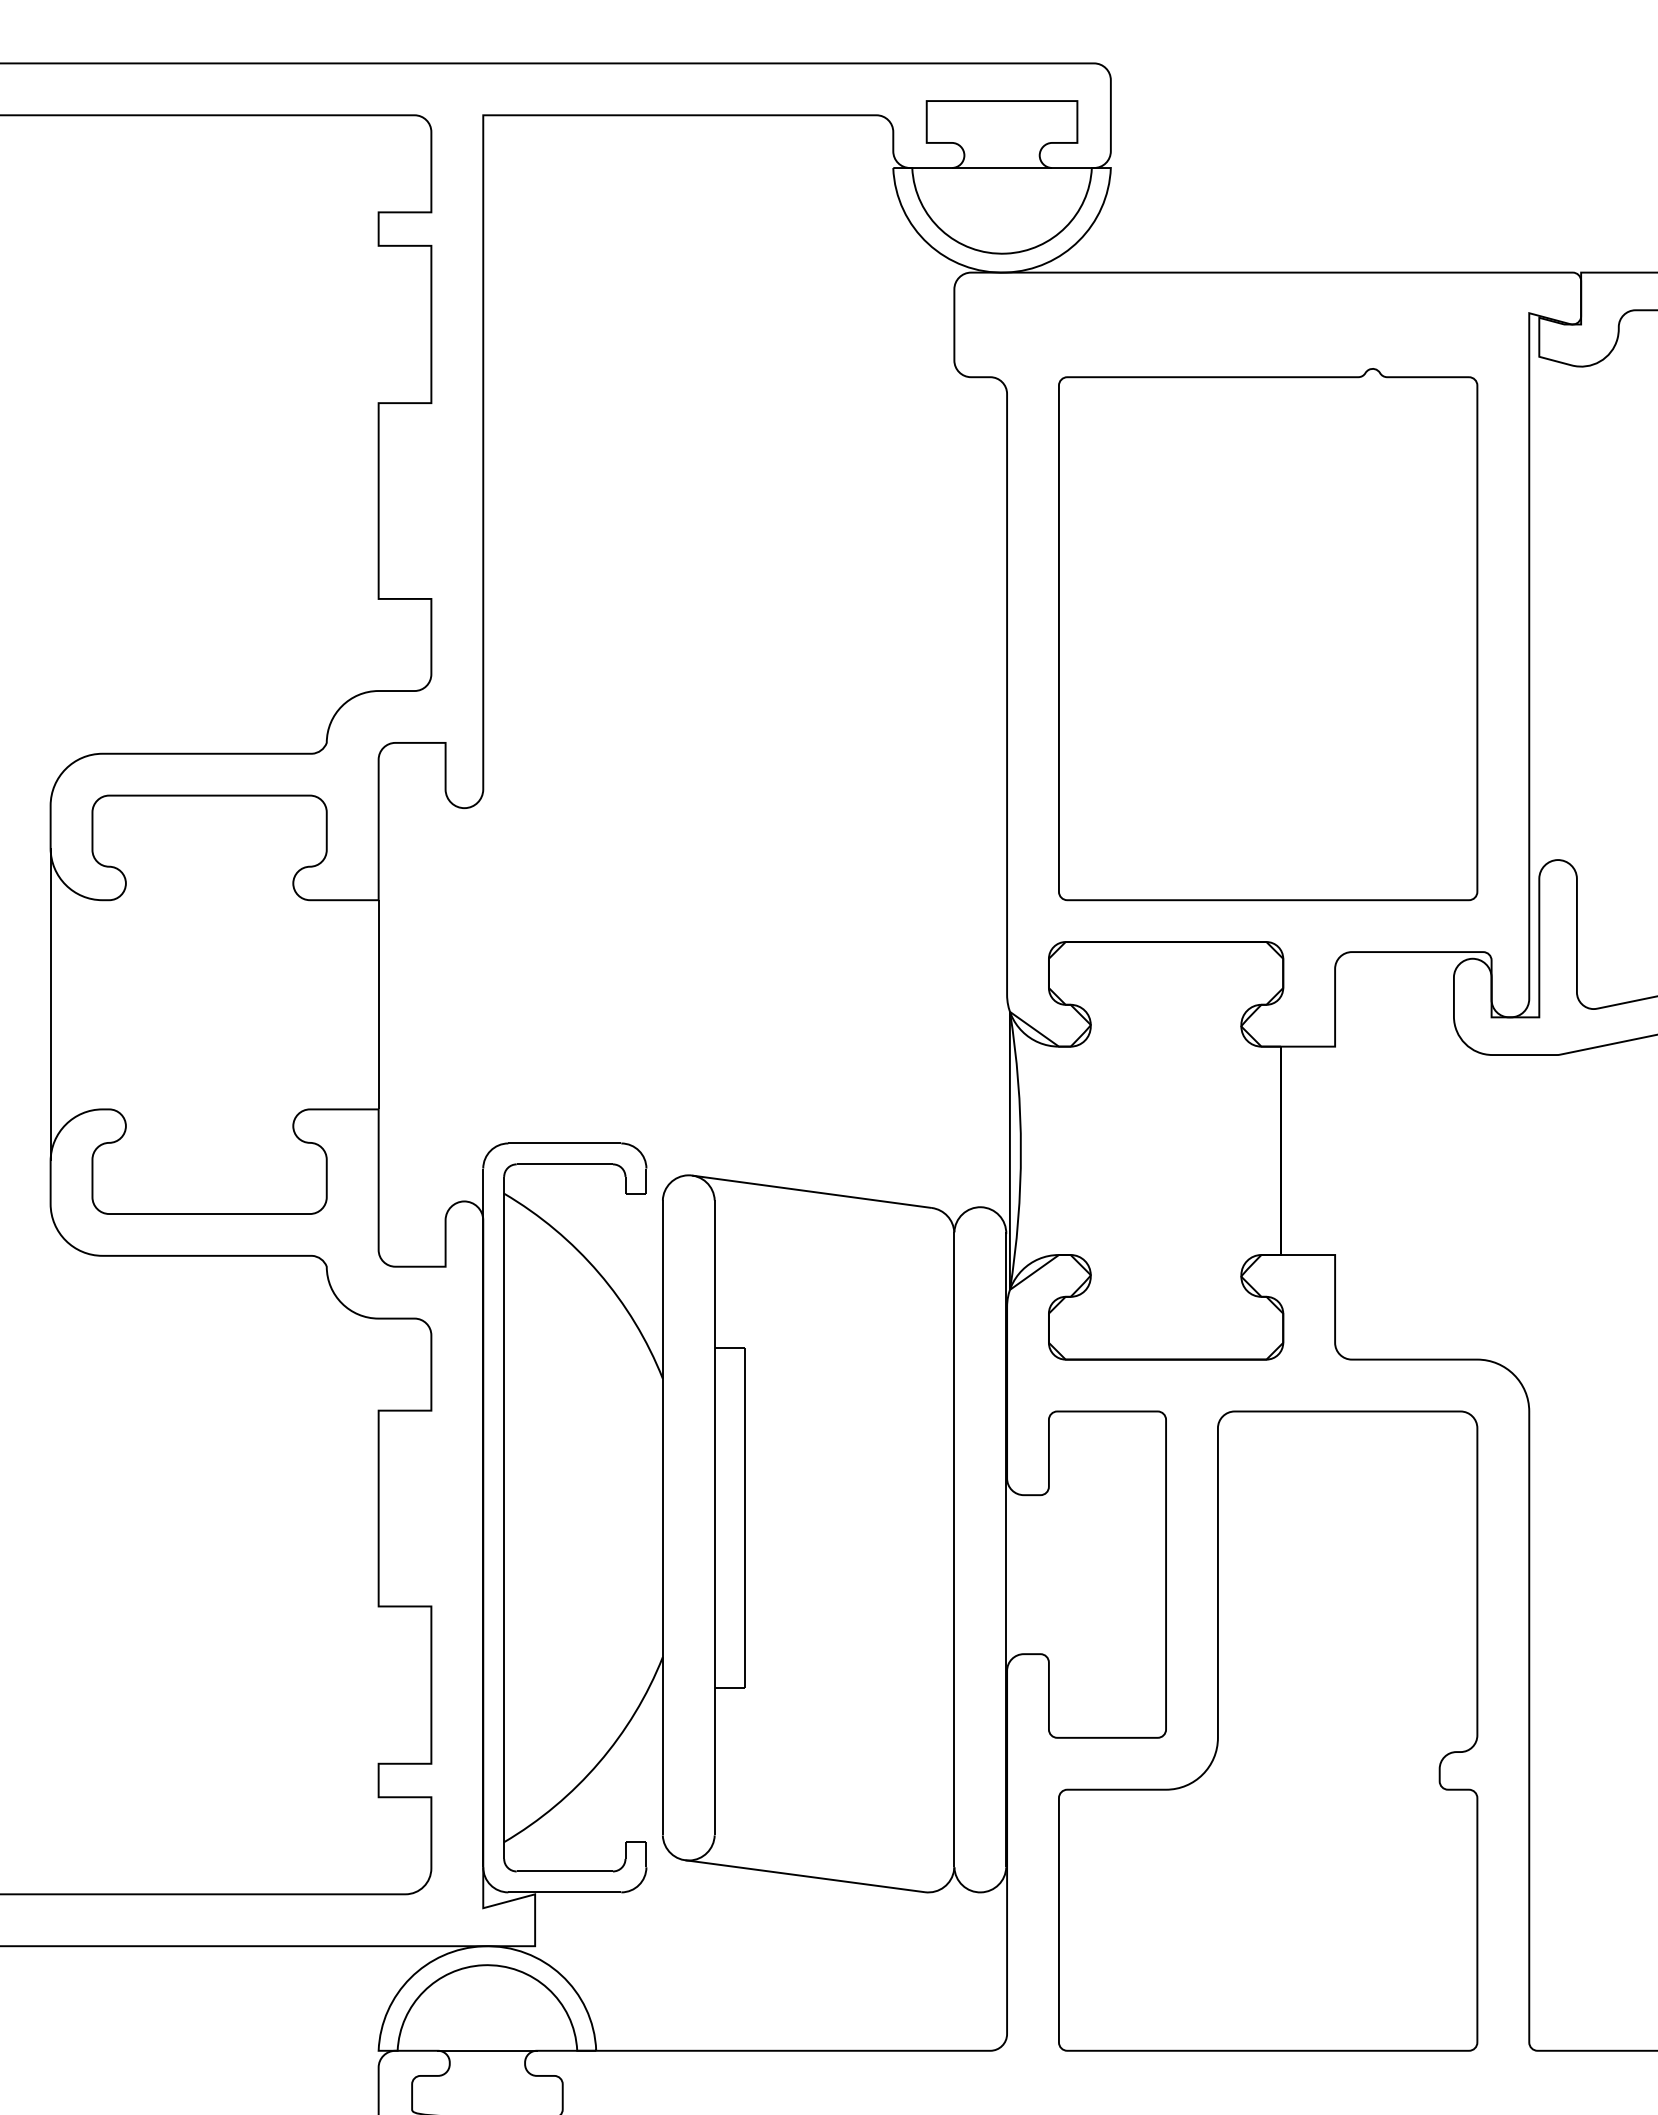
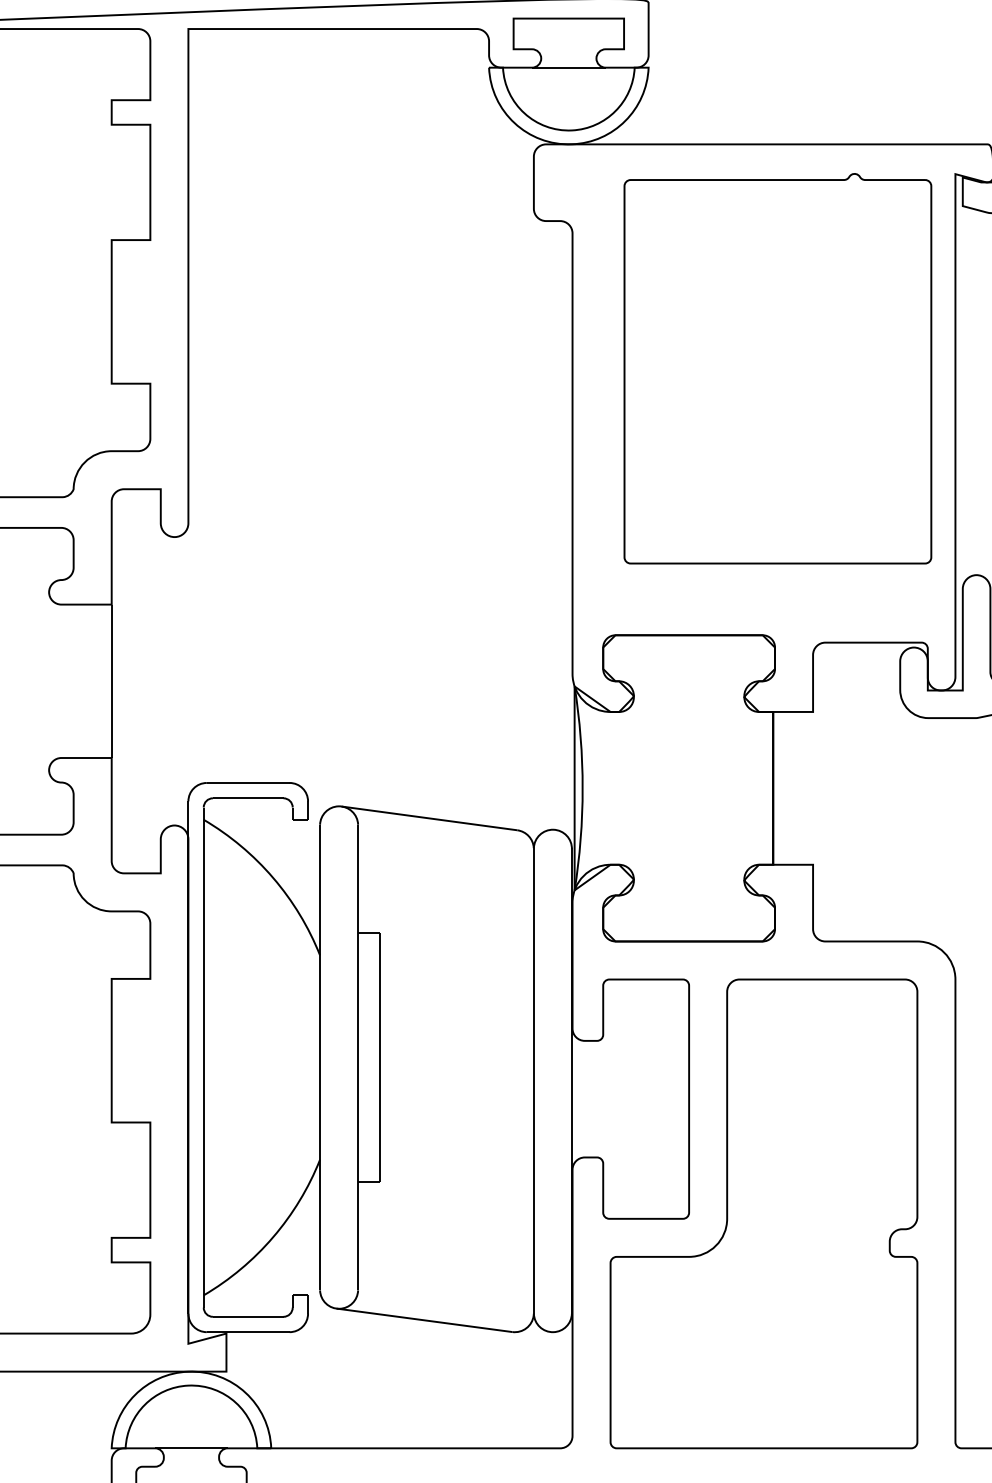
part: (1268, 634) -> (778, 368), moved

